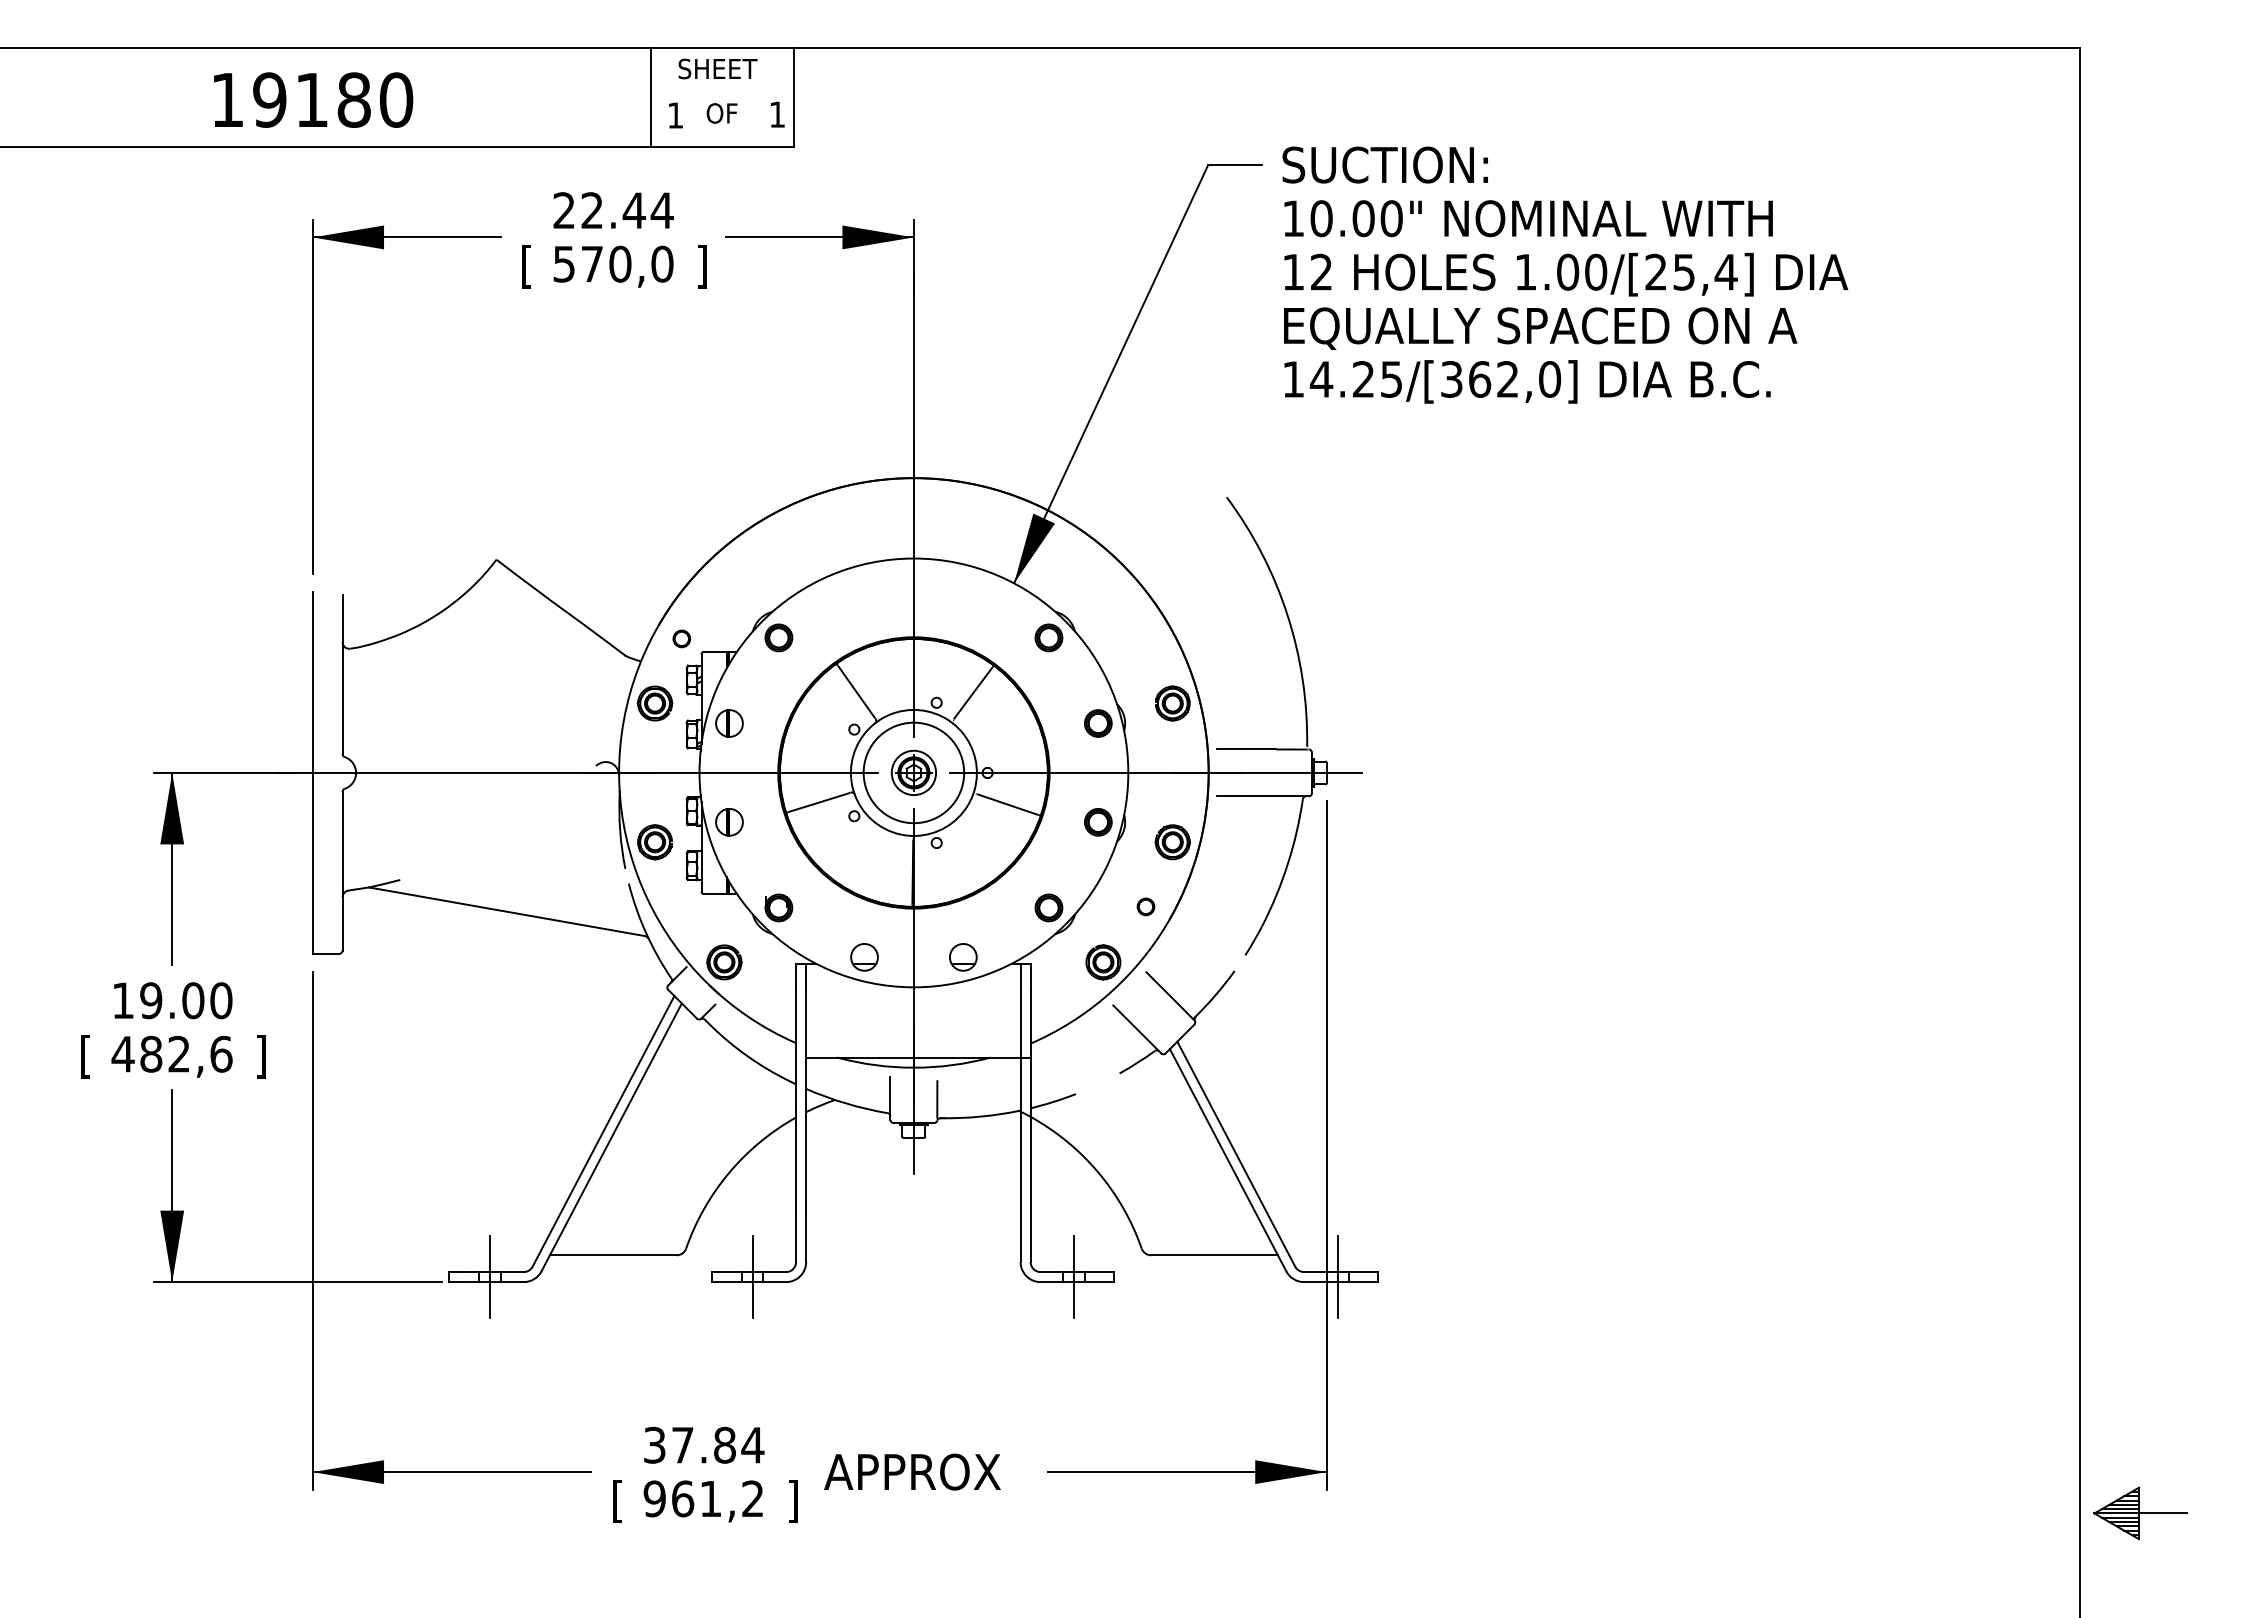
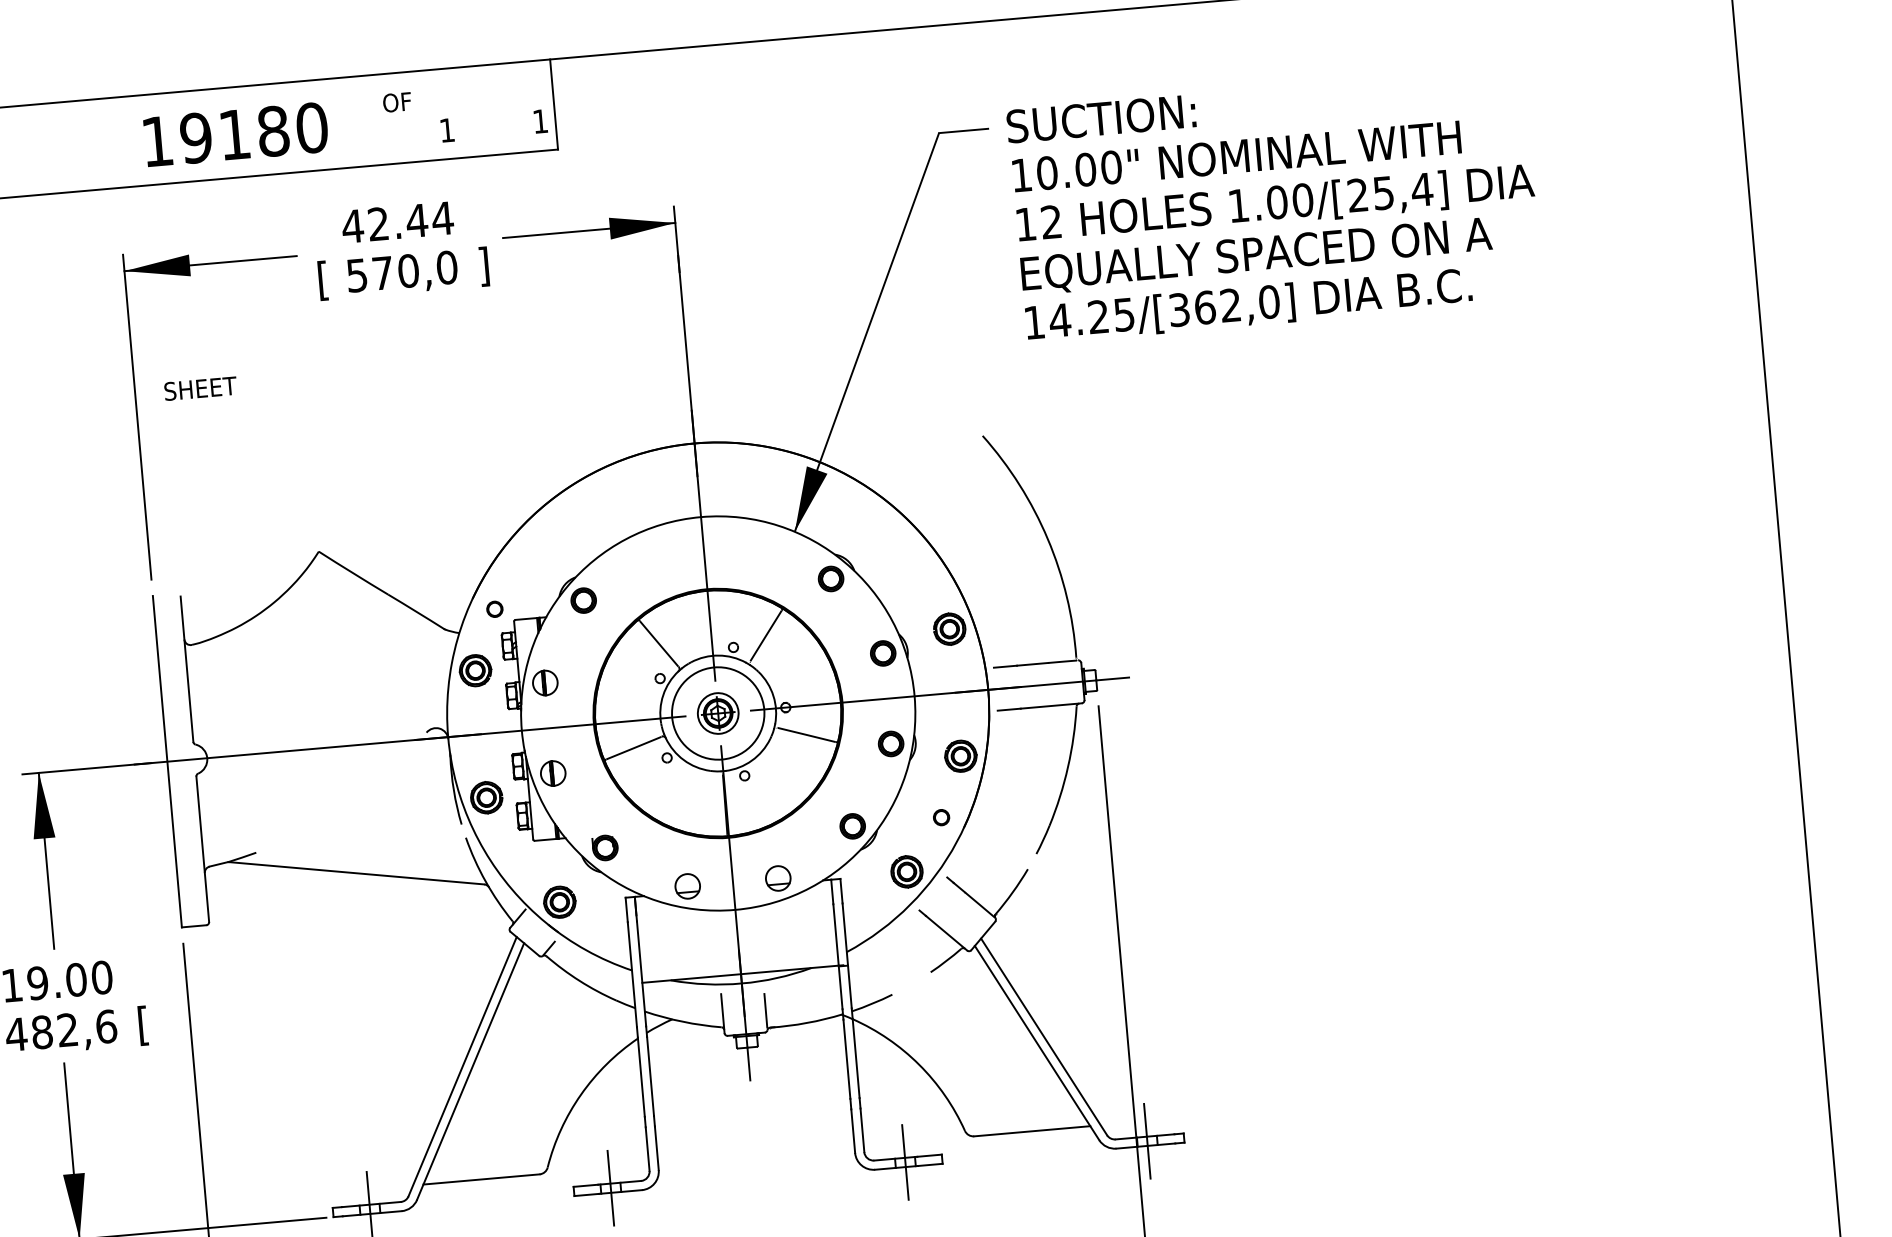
text: (717, 68) -> (200, 388), moved
line: (650, 97) -> (422, 115), removed
text: (313, 99) -> (236, 134), moved
text: (721, 113) -> (396, 102), moved
text: (563, 210) -> (352, 226), 22.44 -> 42.44
text: (261, 1056) -> (143, 1025), ] -> [

